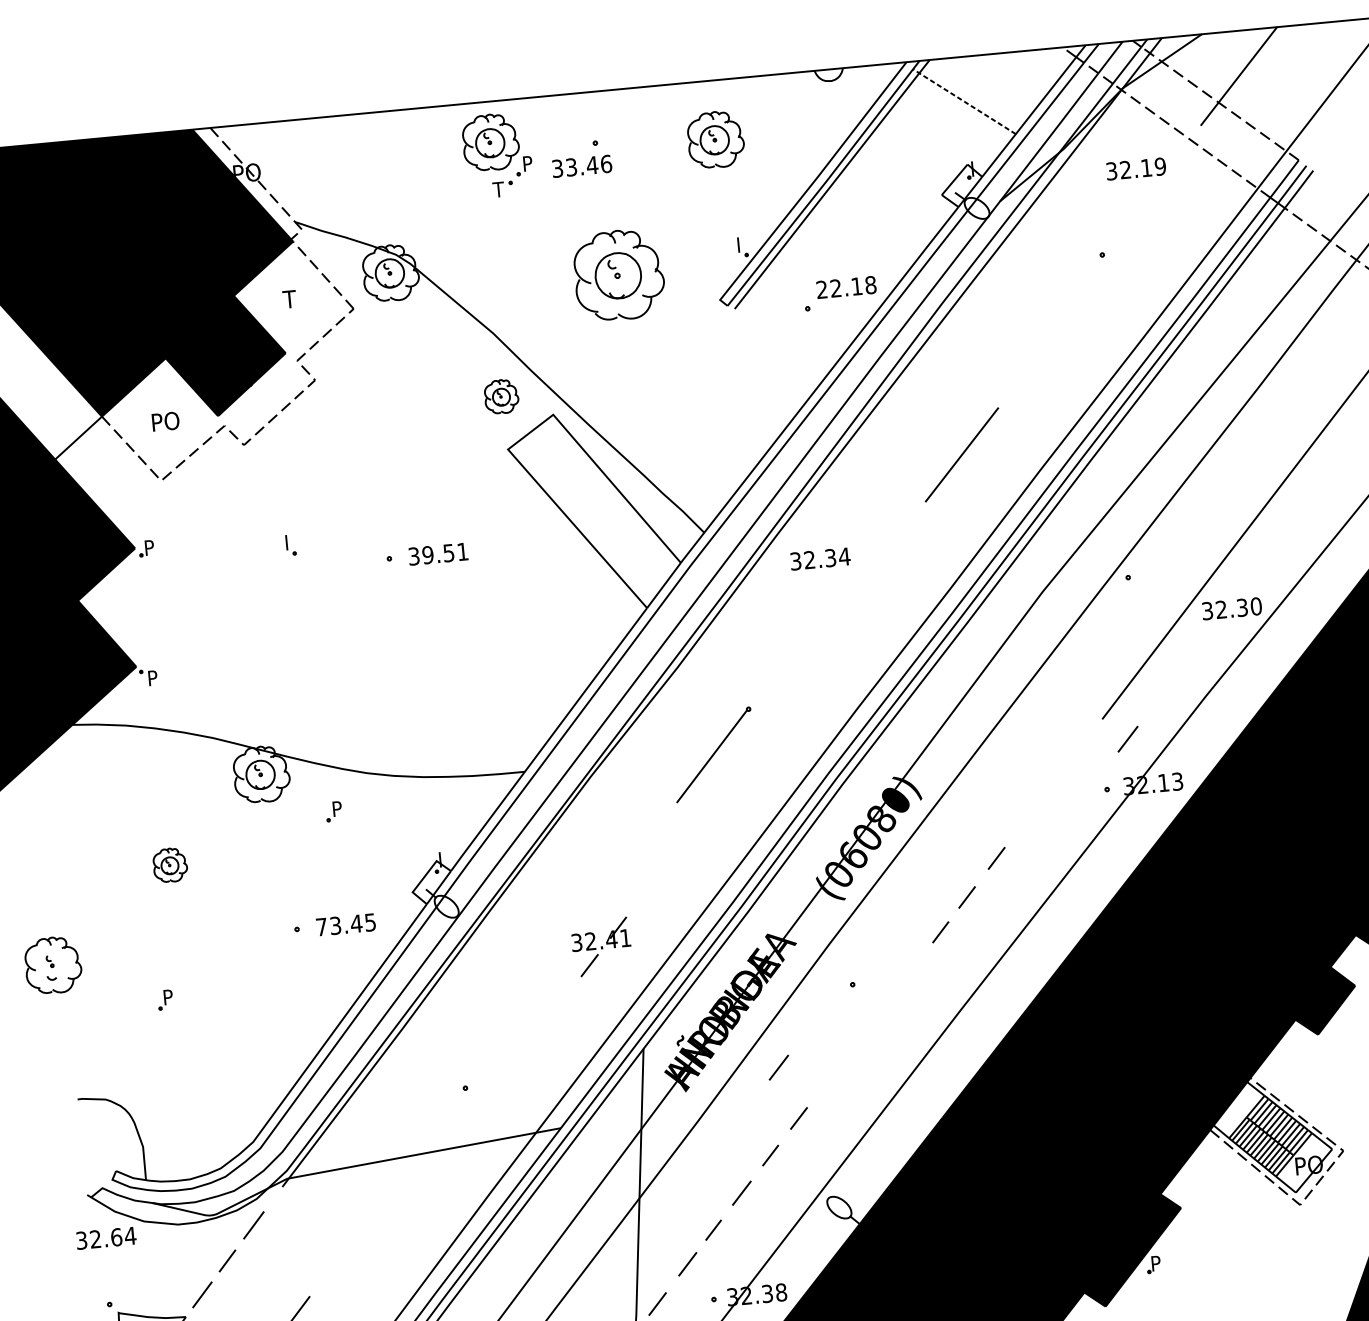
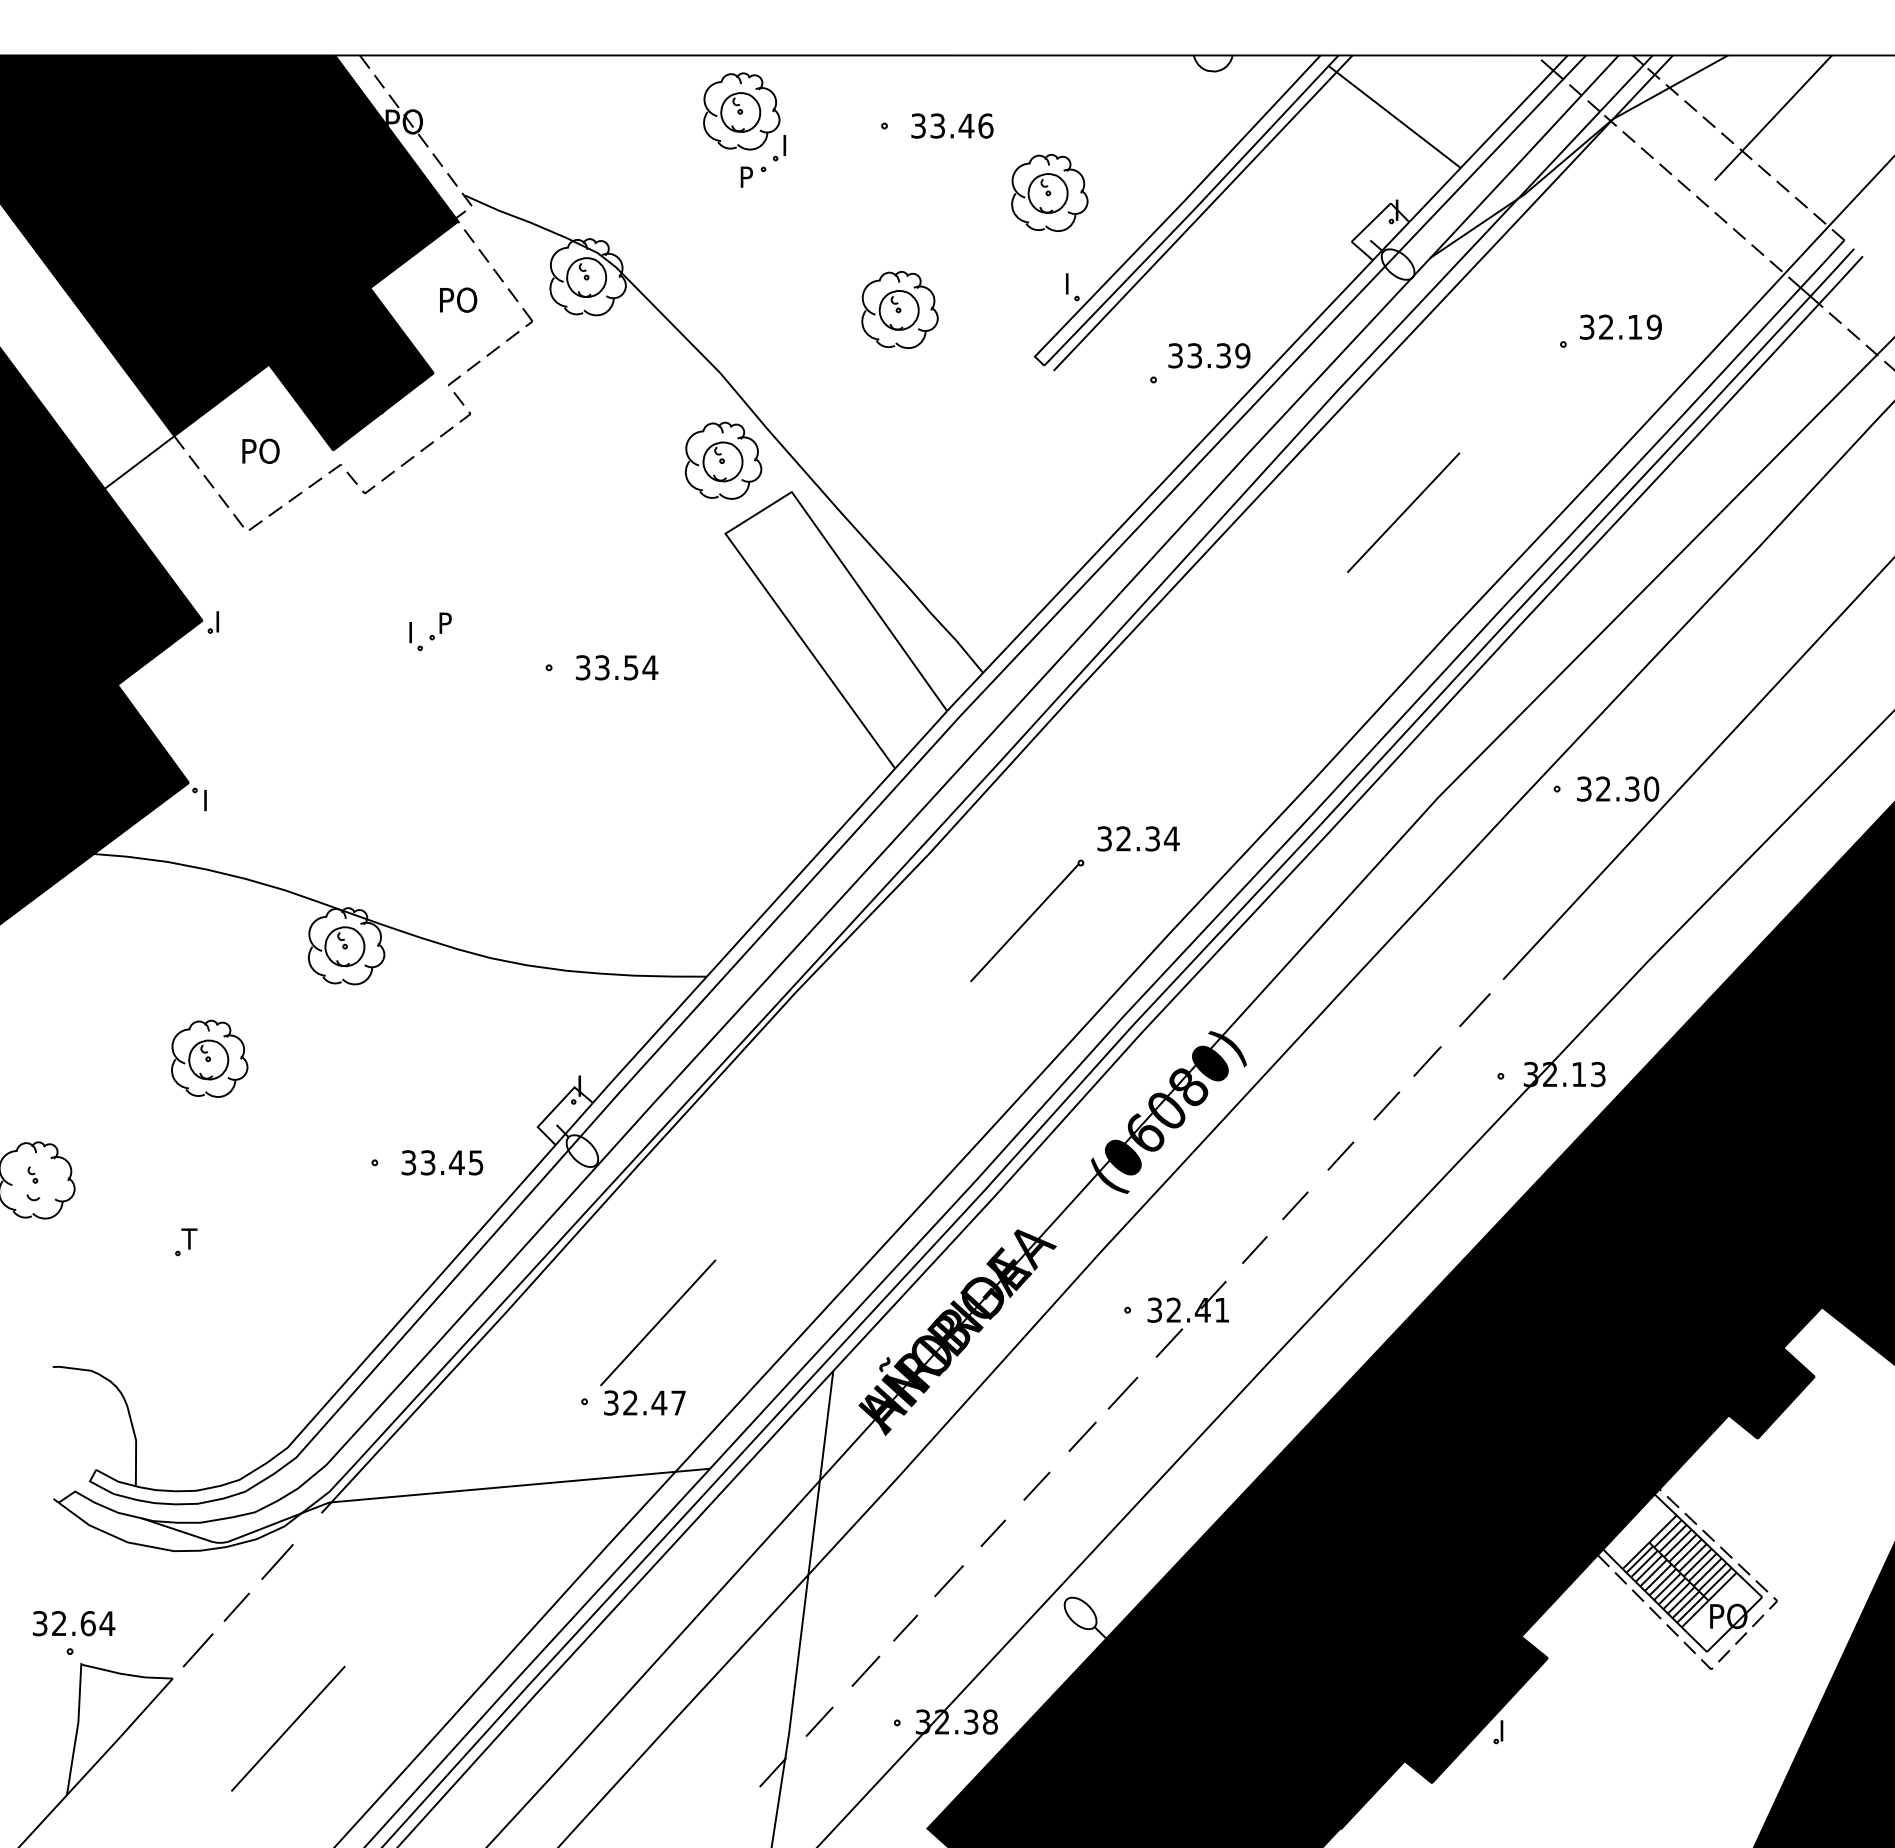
line: (964, 102) -> (1394, 117), dashed -> solid
part: (715, 139) -> (1049, 192), moved
text: (528, 160) -> (790, 140), P -> I
text: (582, 165) -> (952, 125), moved
text: (1135, 168) -> (1620, 326), moved
text: (498, 189) -> (746, 176), T -> P
part: (618, 275) -> (899, 310), size x0.62
text: (846, 287) -> (1209, 355), 22.18 -> 33.39
text: (297, 298) -> (457, 299), T -> PO
part: (501, 396) -> (723, 460), size x1.67
line: (961, 454) -> (1403, 512), moved
text: (150, 544) -> (223, 617), P -> I
text: (445, 553) -> (626, 667), 39.51 -> 33.54
text: (820, 558) -> (1138, 838), moved
text: (1232, 608) -> (1618, 788), moved
text: (153, 675) -> (211, 796), P -> I
line: (1127, 739) -> (1474, 1010), moved
part: (713, 754) -> (1027, 920), moved
line: (1052, 783) -> (1427, 1061), added
part: (333, 811) -> (440, 626), moved
line: (1026, 818) -> (1386, 1105), added
part: (170, 865) -> (209, 1058), size x1.67
text: (321, 926) -> (408, 1162), 73.45 -> 33.45
part: (601, 947) -> (1187, 1319), moved
text: (167, 996) -> (189, 1238), P -> T
part: (509, 1031) -> (652, 1330), added
line: (778, 1067) -> (1122, 1392), moved
line: (828, 1079) -> (1082, 1436), added
text: (106, 1238) -> (74, 1623), moved
text: (1156, 1260) -> (1507, 1726), P -> I

